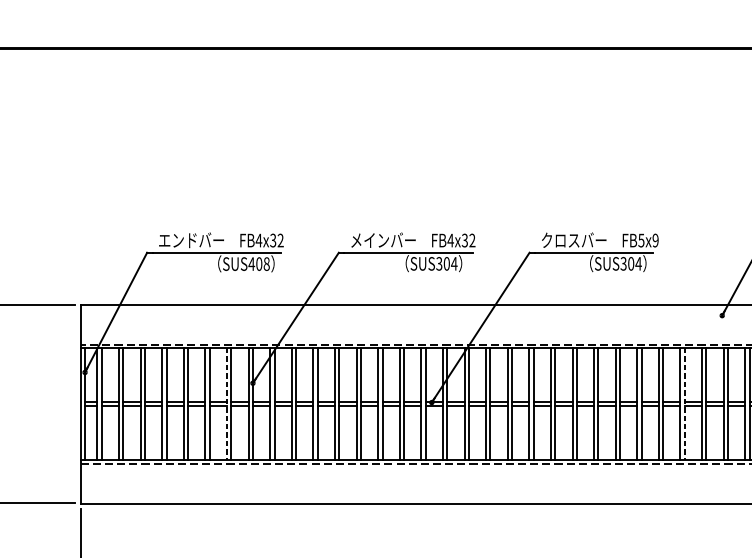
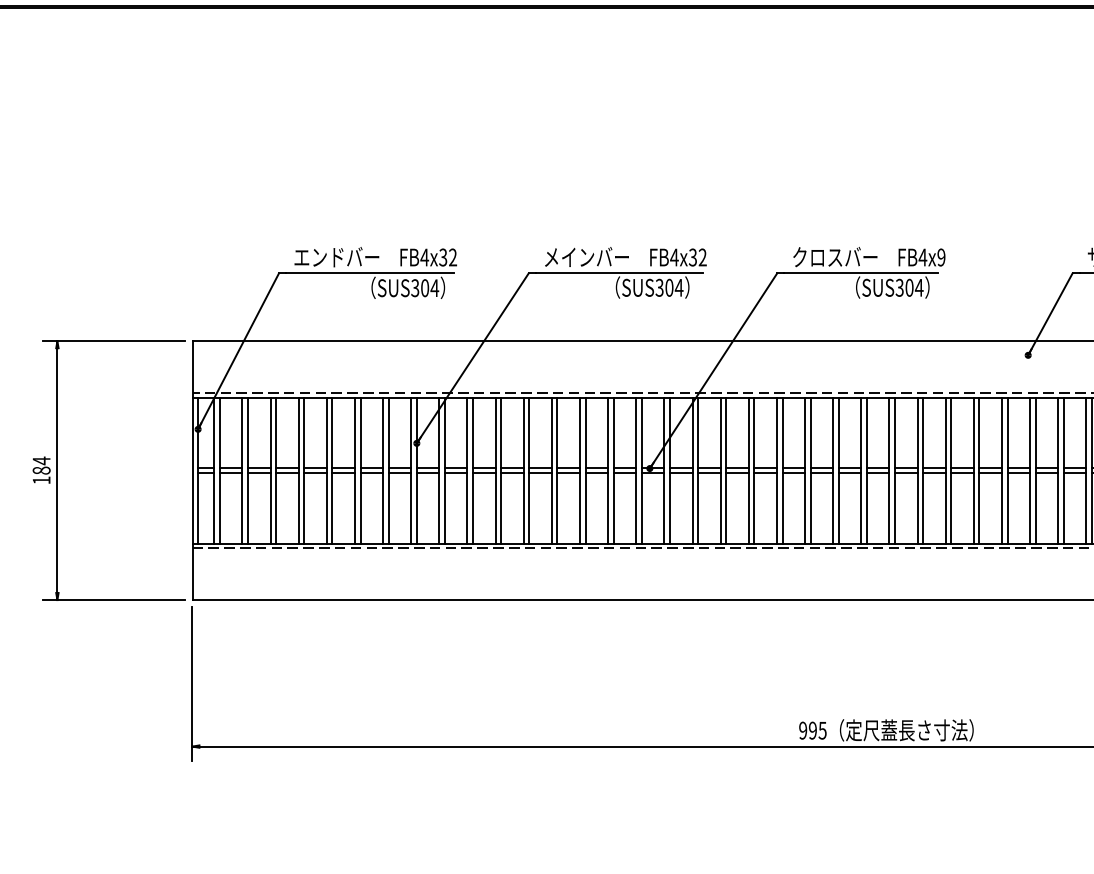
text: (641, 240) -> (922, 257), FB5x9 -> FB4x9
text: (258, 264) -> (424, 288), SUS408 -> SUS304
line: (227, 404) -> (383, 471), dashed -> solid
line: (684, 404) -> (979, 471), dashed -> solid

